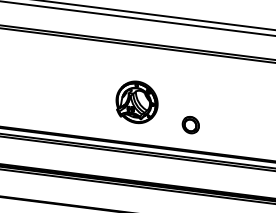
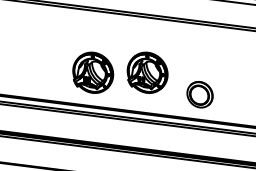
part: (80, 102) -> (92, 72), added
part: (190, 125) -> (199, 95), size x1.6

